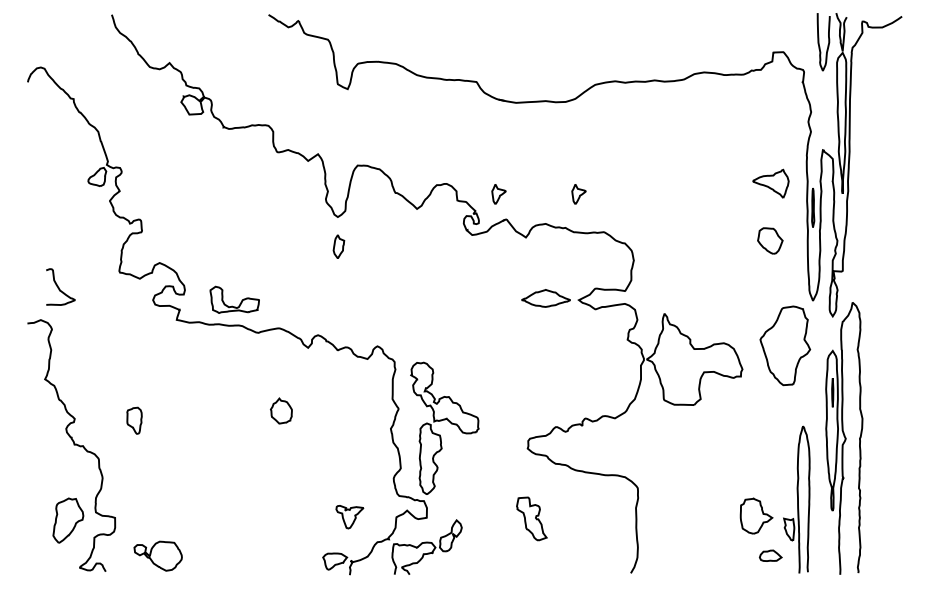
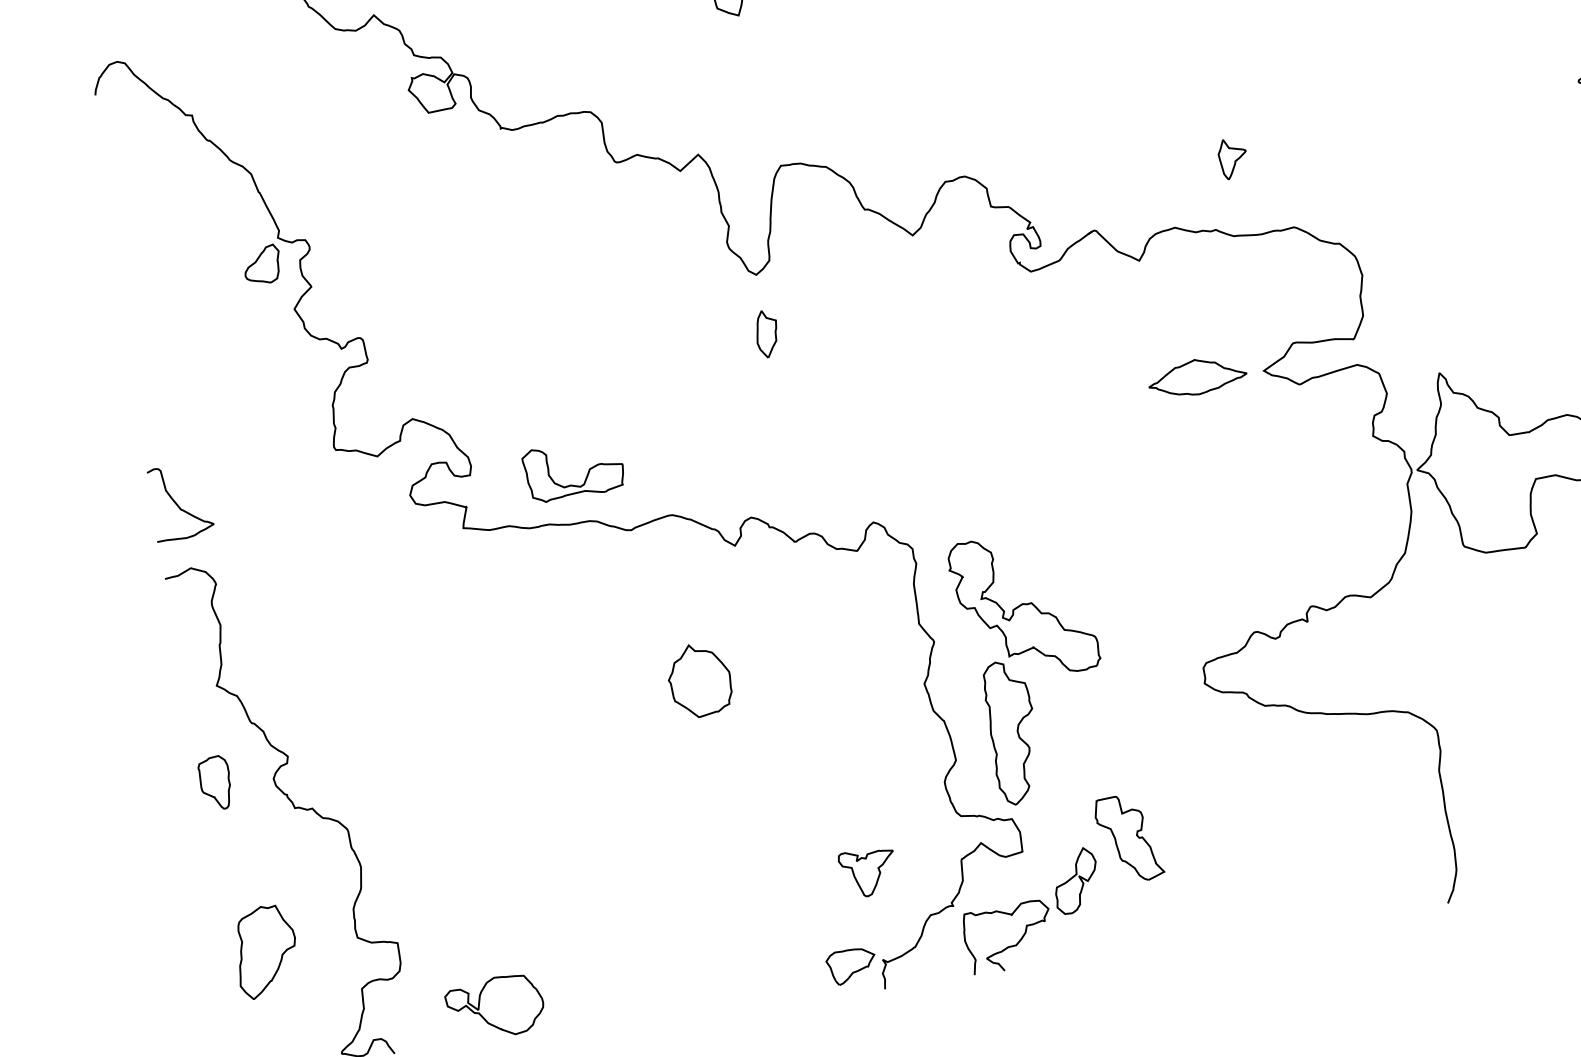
part: (498, 194) -> (1071, 182), removed
curve: (59, 287) -> (178, 503), moved
part: (281, 410) -> (699, 679), size x1.43
part: (134, 420) -> (215, 782), moved
part: (531, 518) -> (1128, 837), moved
part: (68, 520) -> (266, 951), moved

